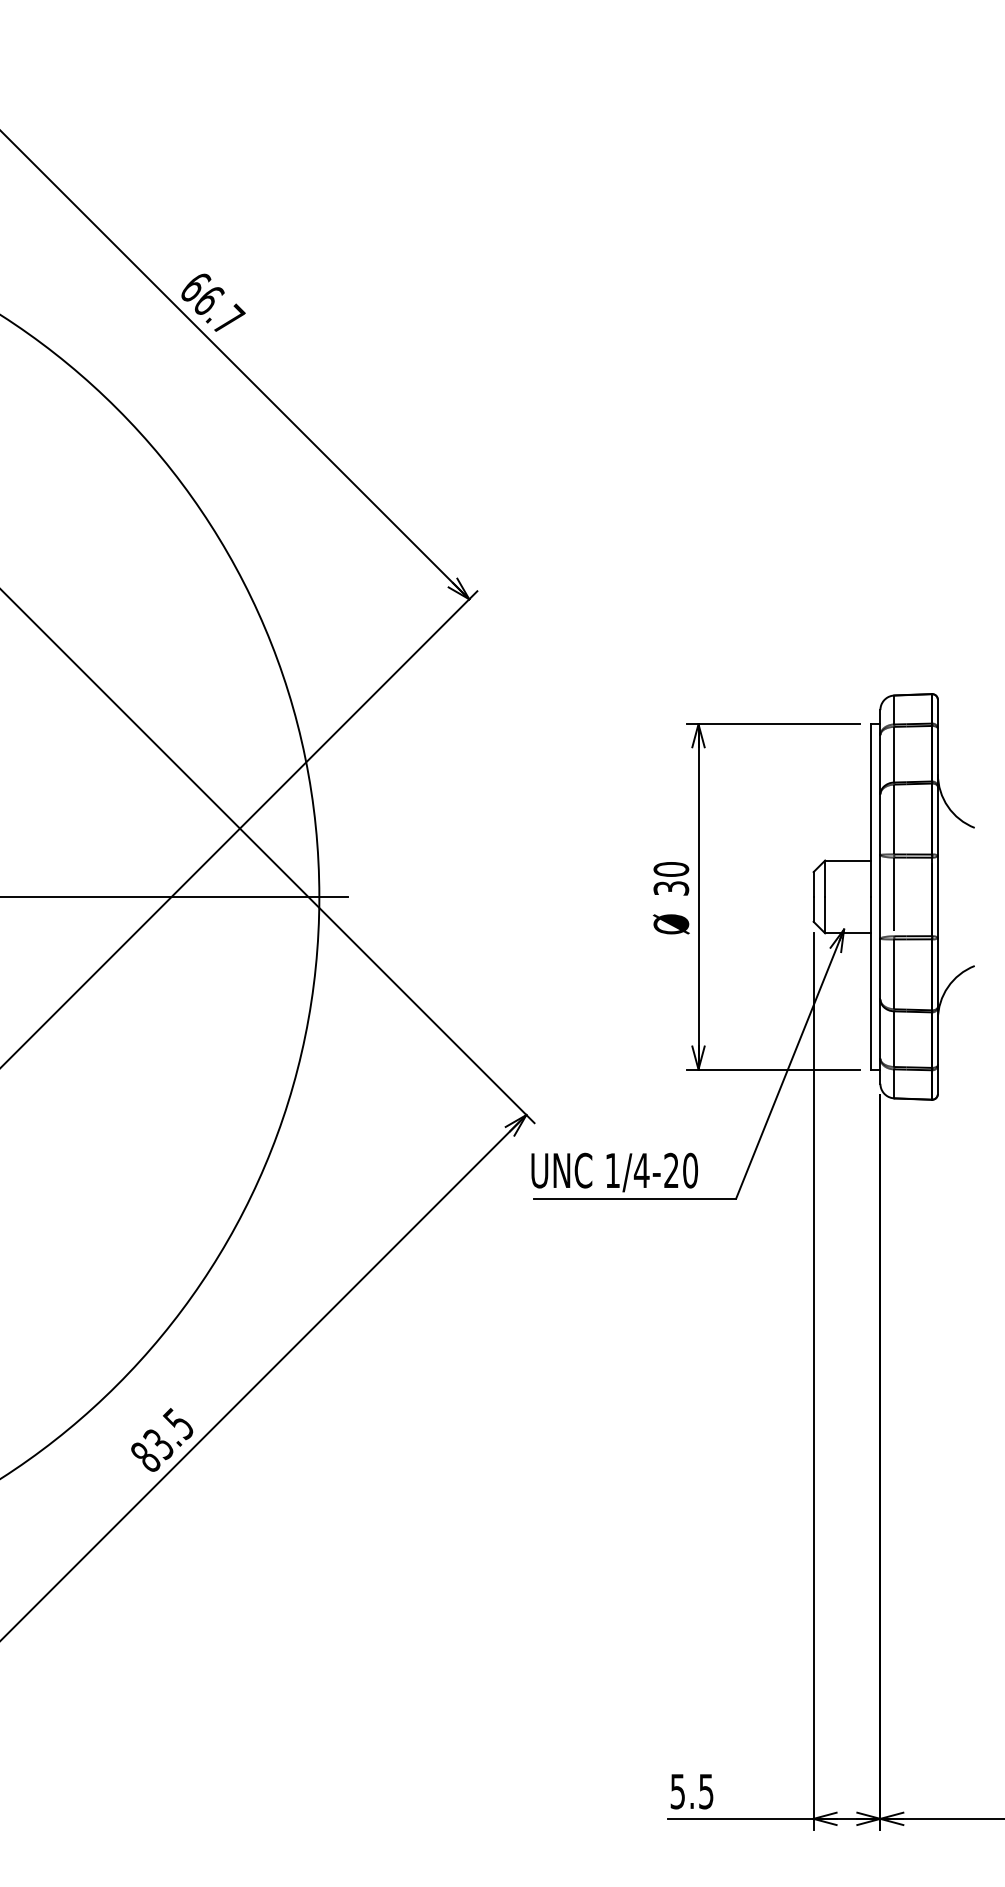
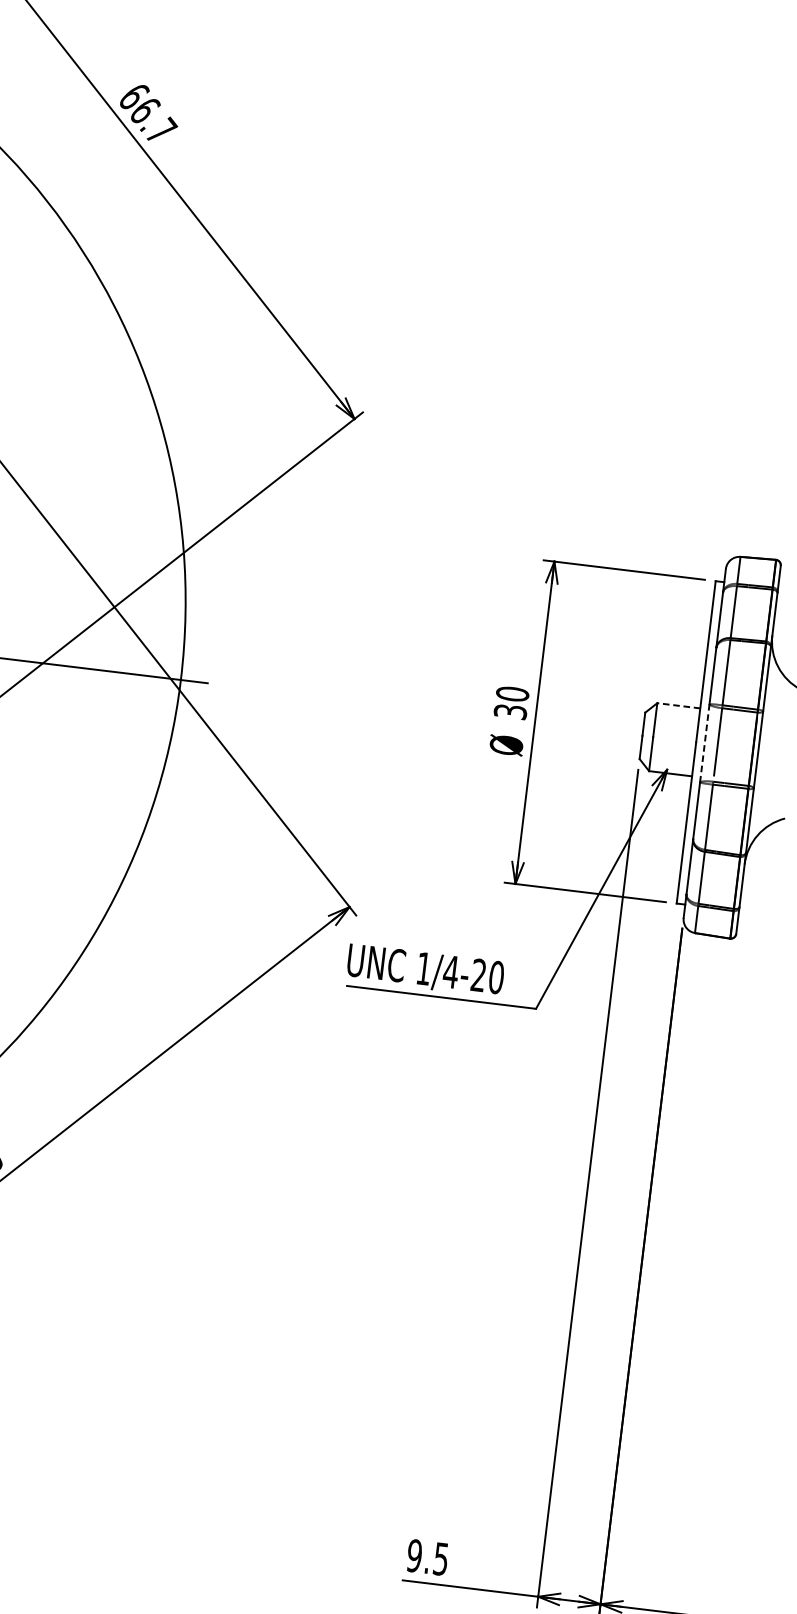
line: (847, 860) -> (678, 705), solid -> dashed
line: (880, 896) -> (704, 743), solid -> dashed
text: (677, 1791) -> (414, 1555), 5.5 -> 9.5

